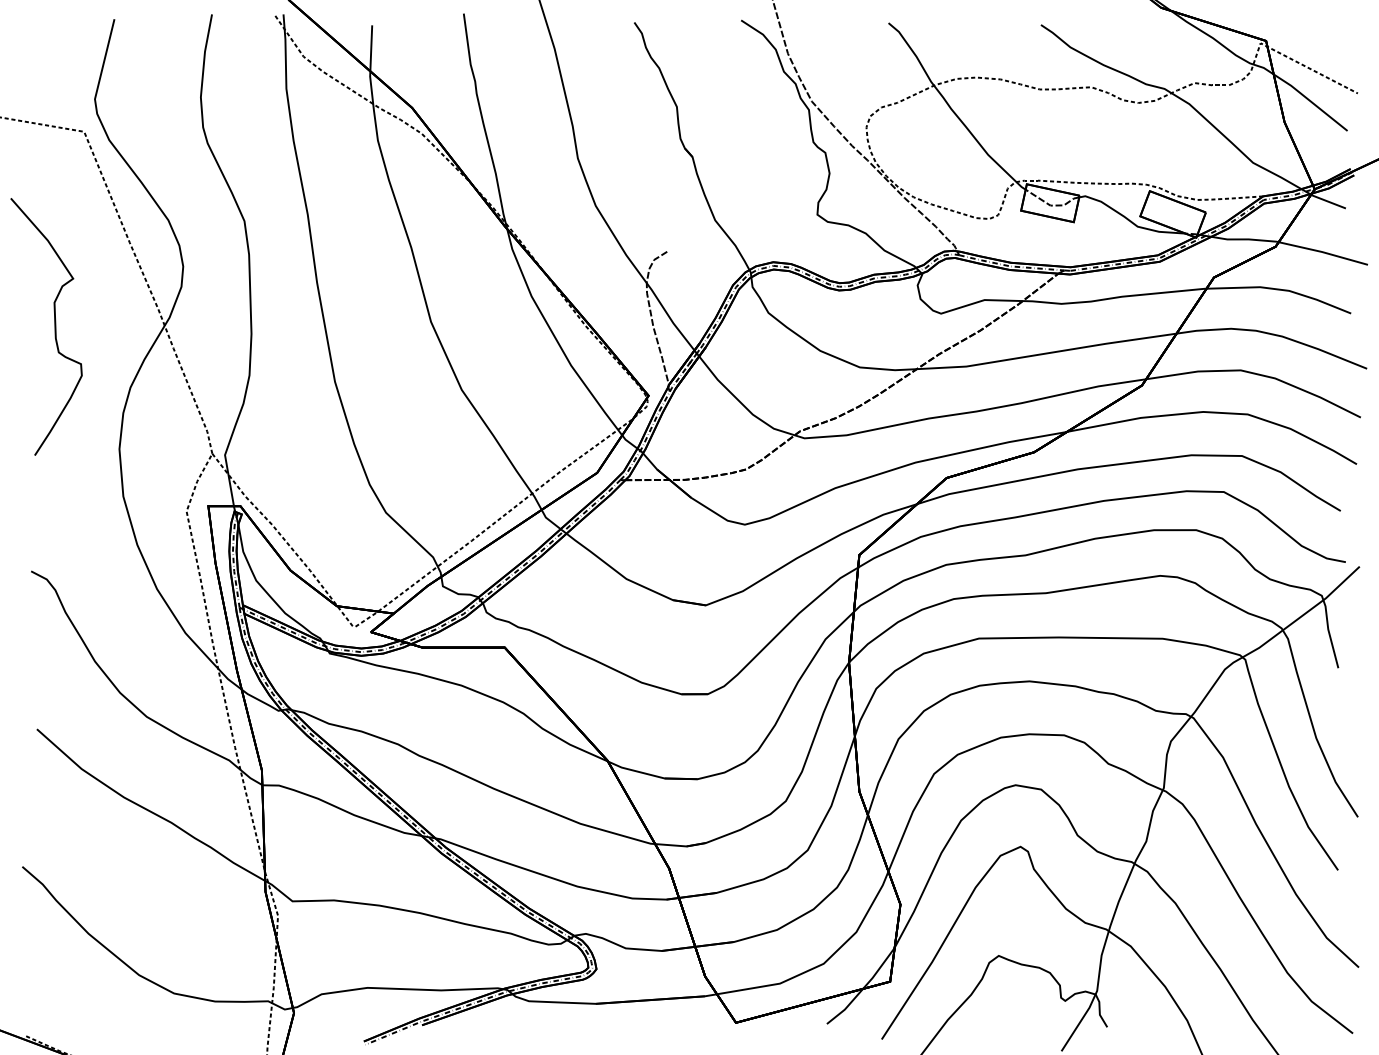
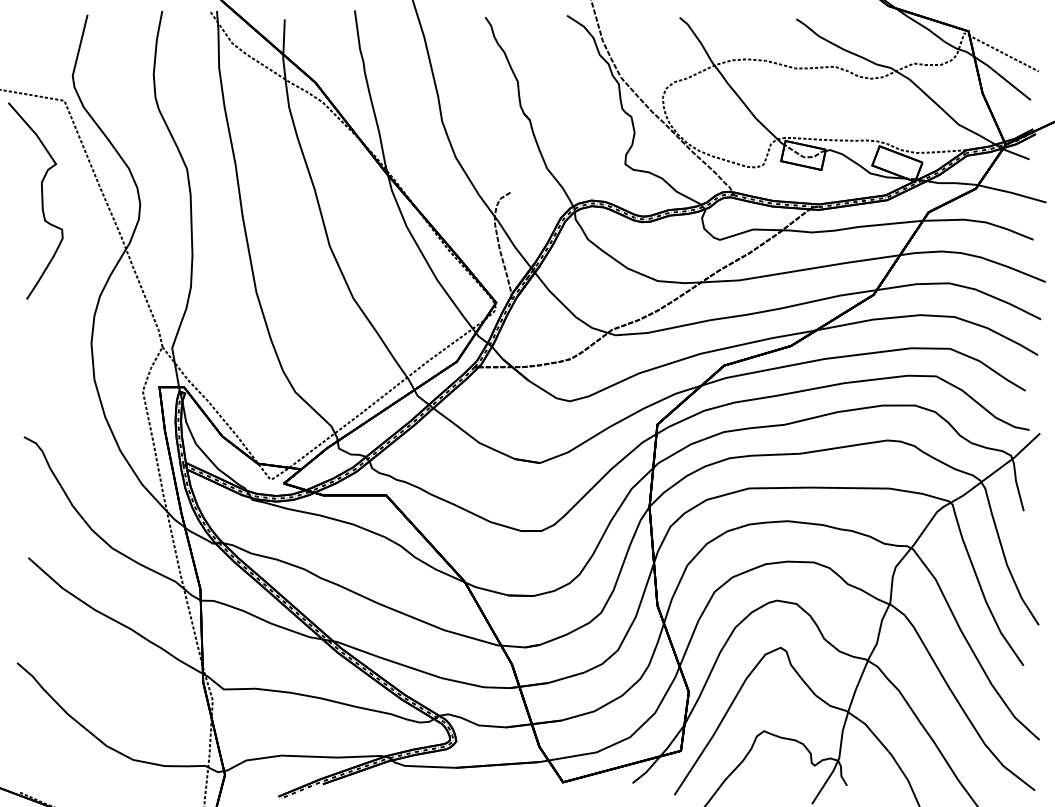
curve: (54, 326) -> (41, 200), moved

